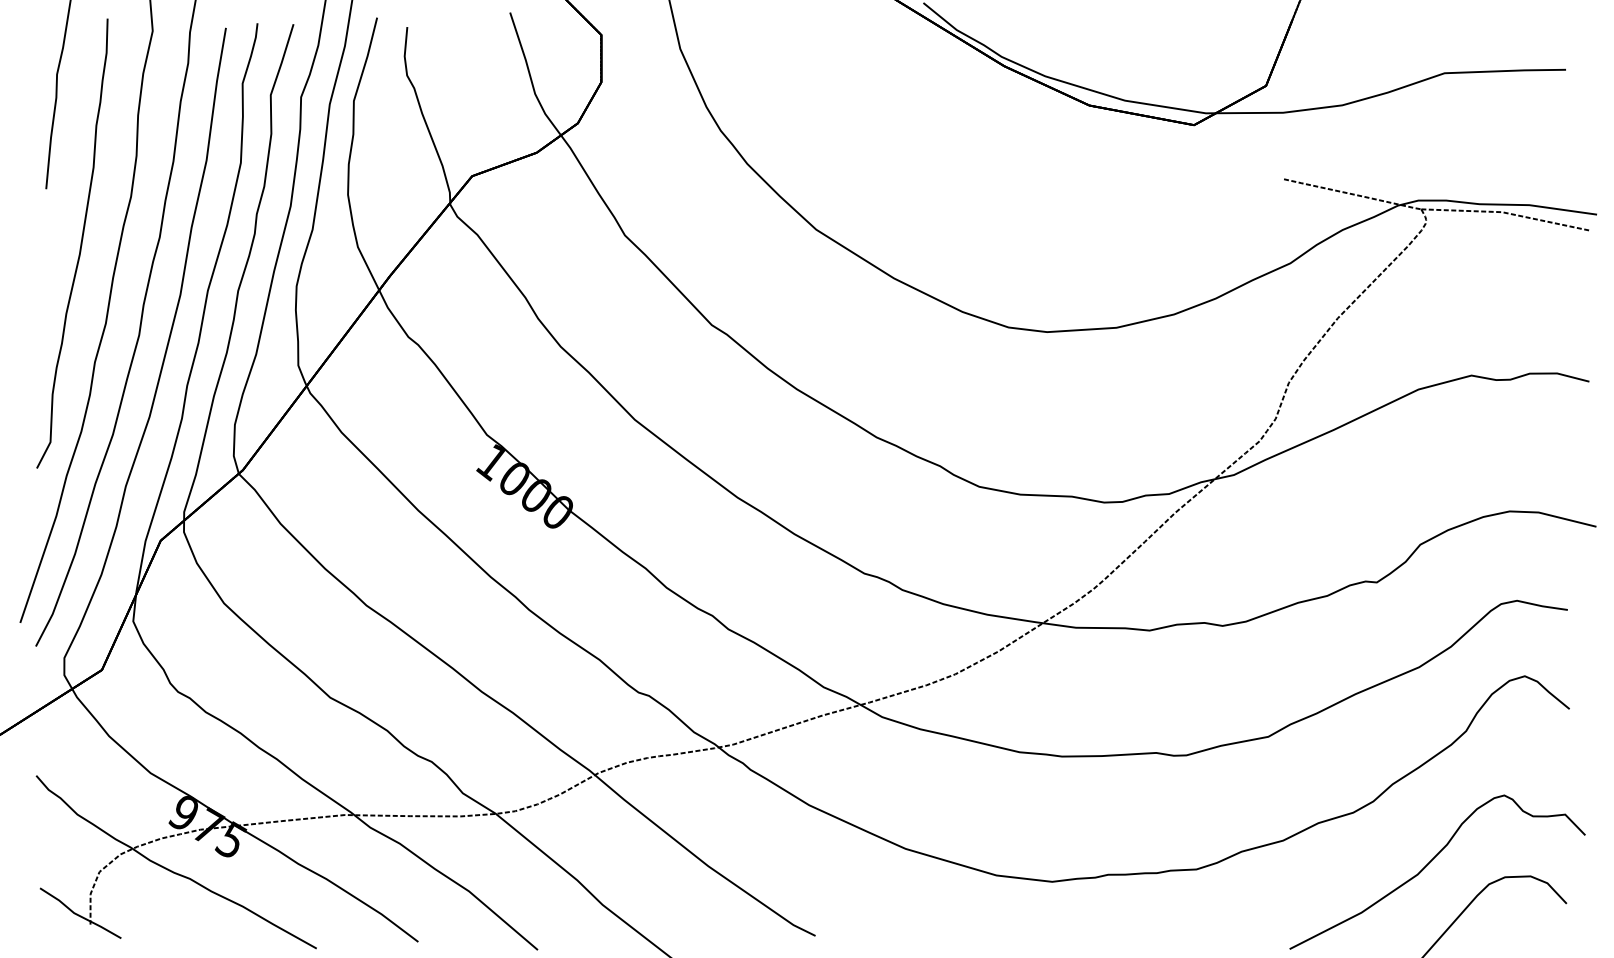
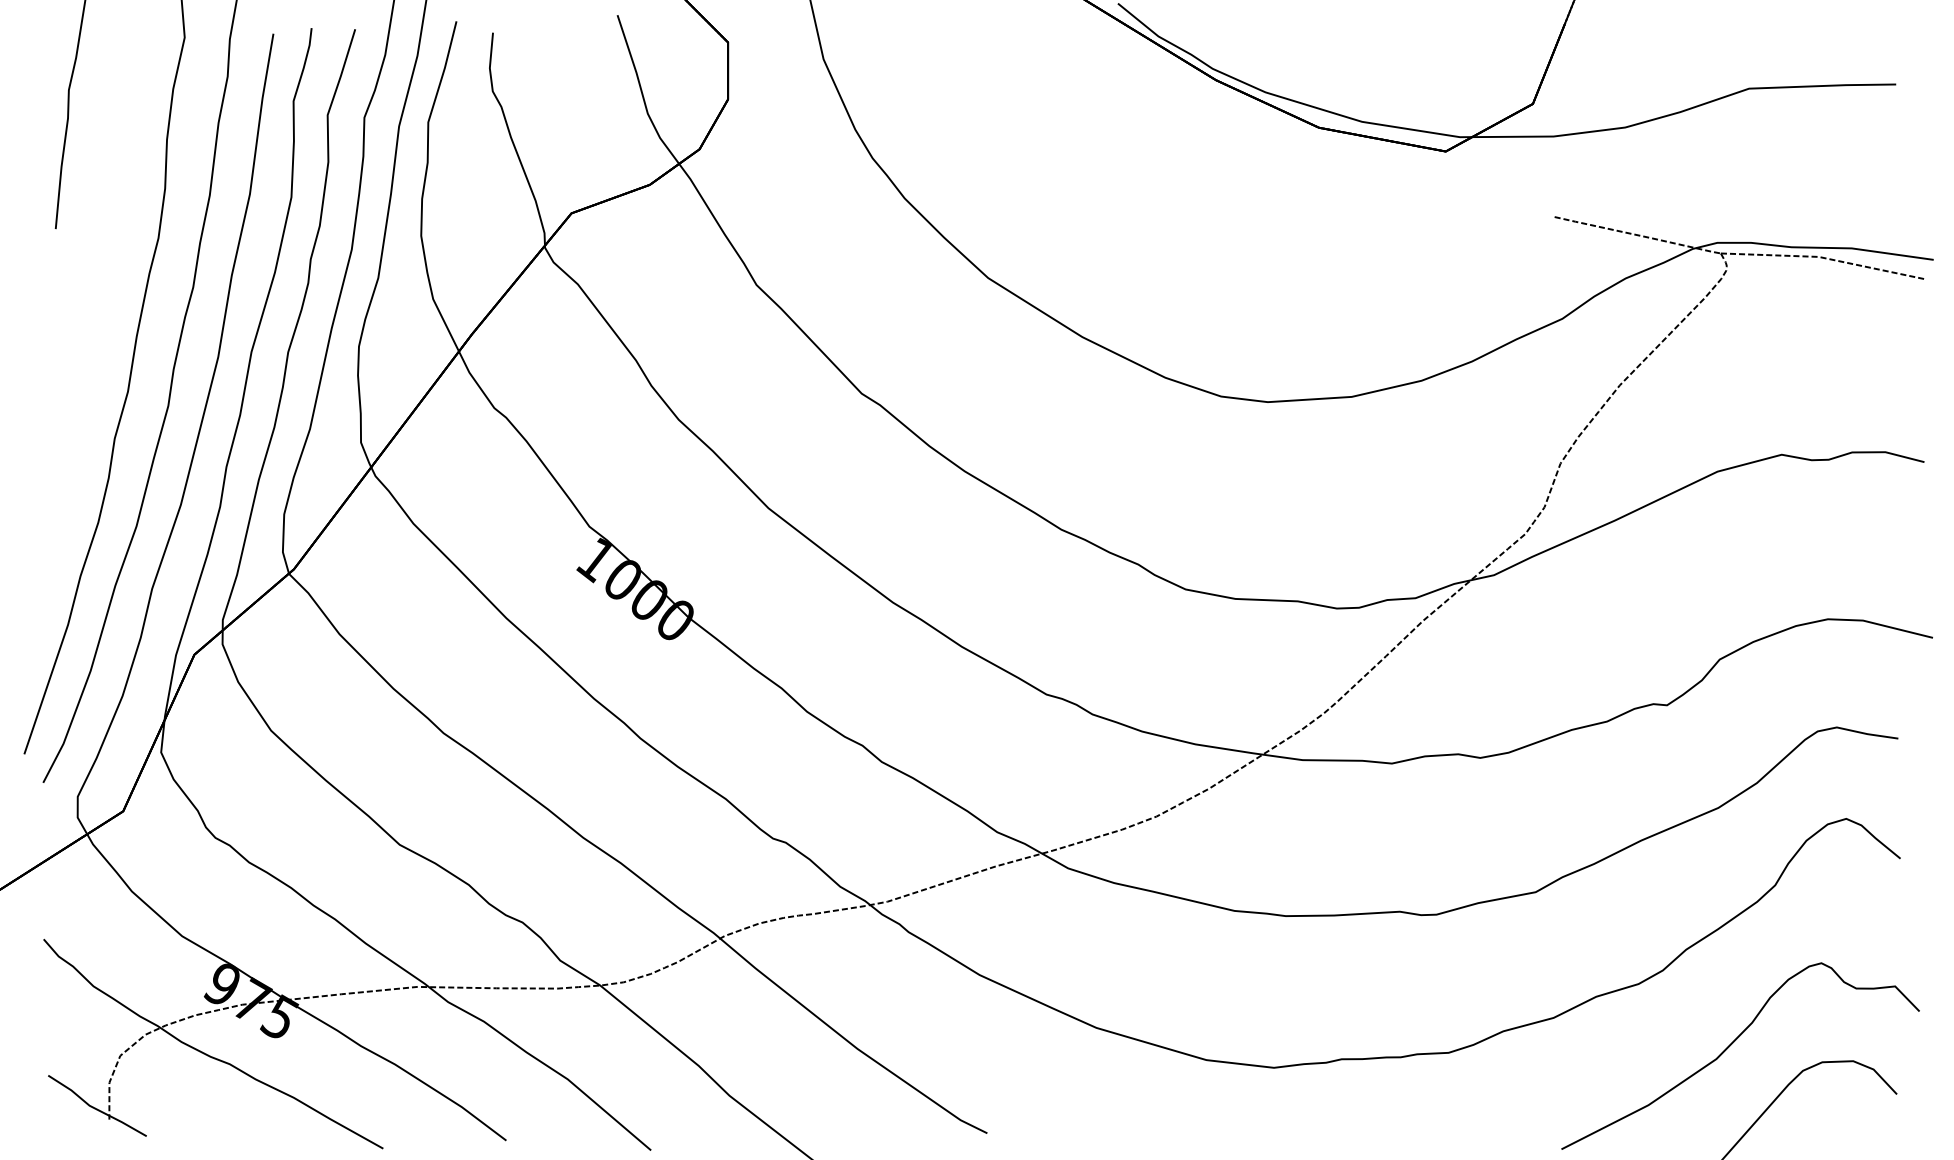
part: (80, 243) -> (97, 294), removed

